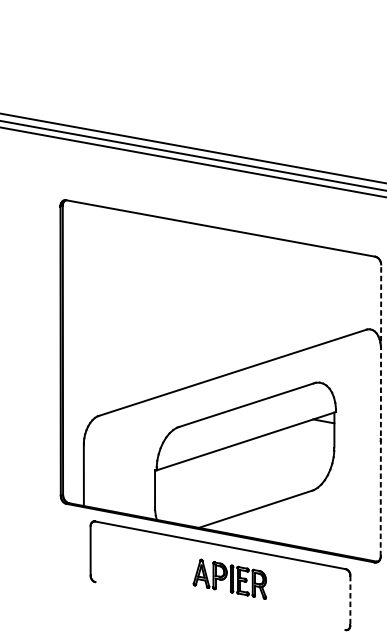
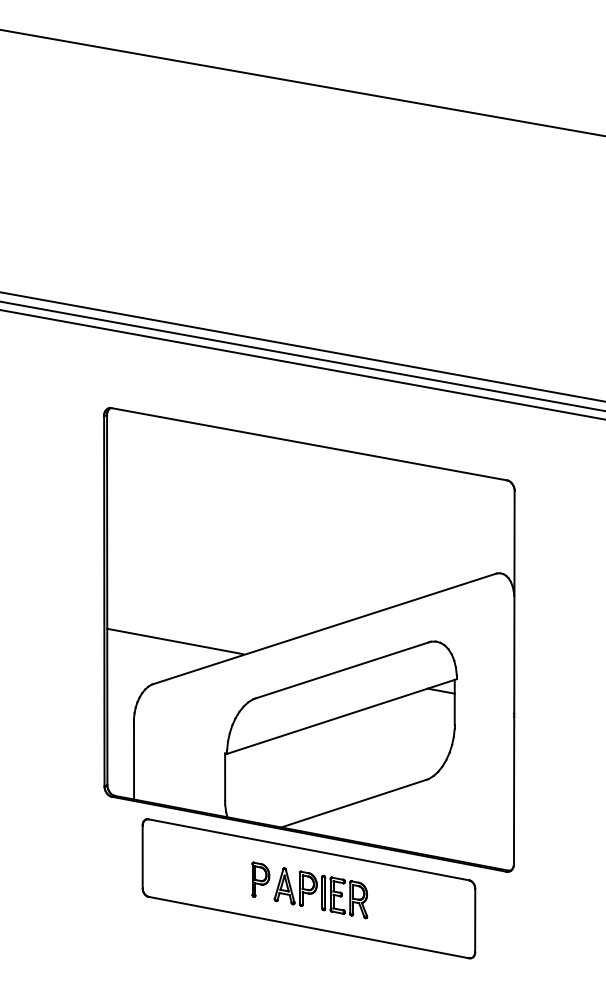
line: (116, 382) -> (175, 641), added
line: (381, 410) -> (514, 677), dashed -> solid
part: (182, 568) -> (260, 879), added
line: (350, 600) -> (475, 920), dashed -> solid
line: (220, 606) -> (308, 927), added

